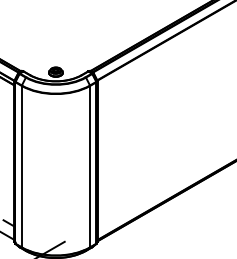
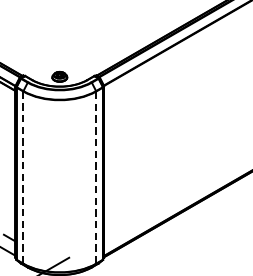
line: (21, 166) -> (23, 177), solid -> dashed
line: (90, 166) -> (96, 177), solid -> dashed

